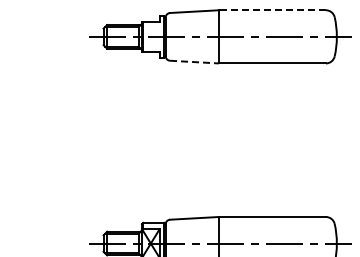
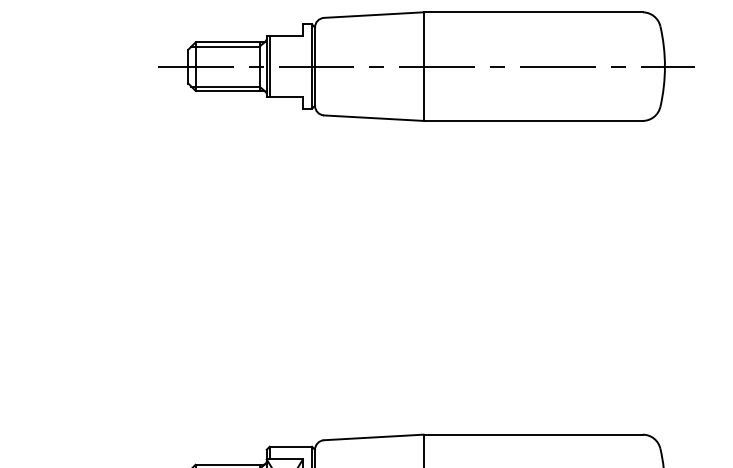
line: (272, 10) -> (533, 12), dashed -> solid
line: (194, 62) -> (374, 118), dashed -> solid

